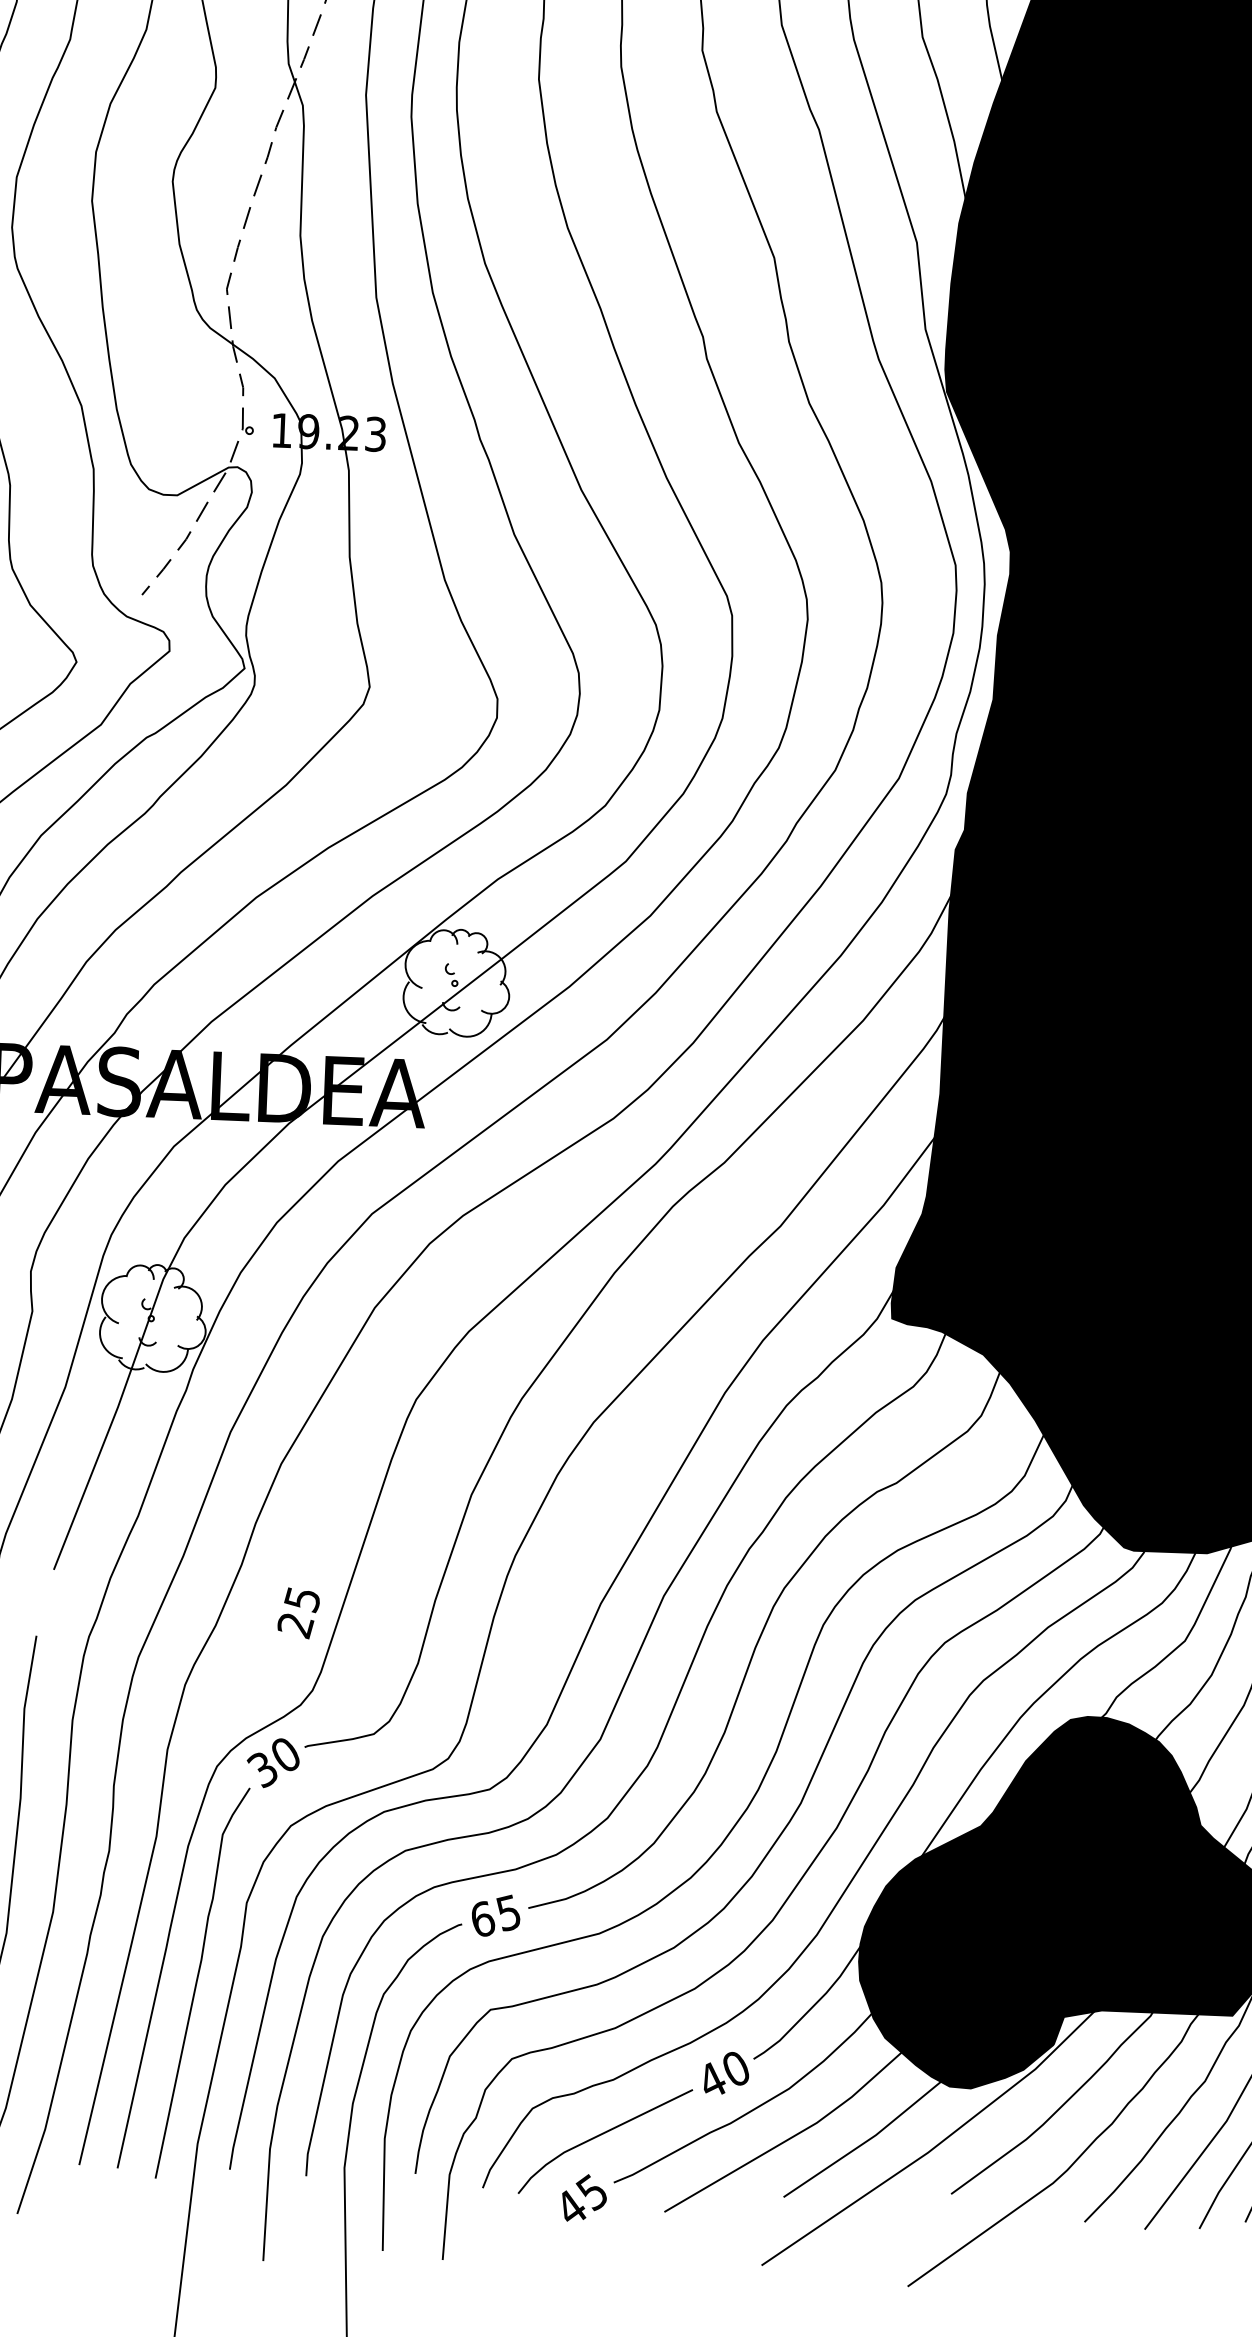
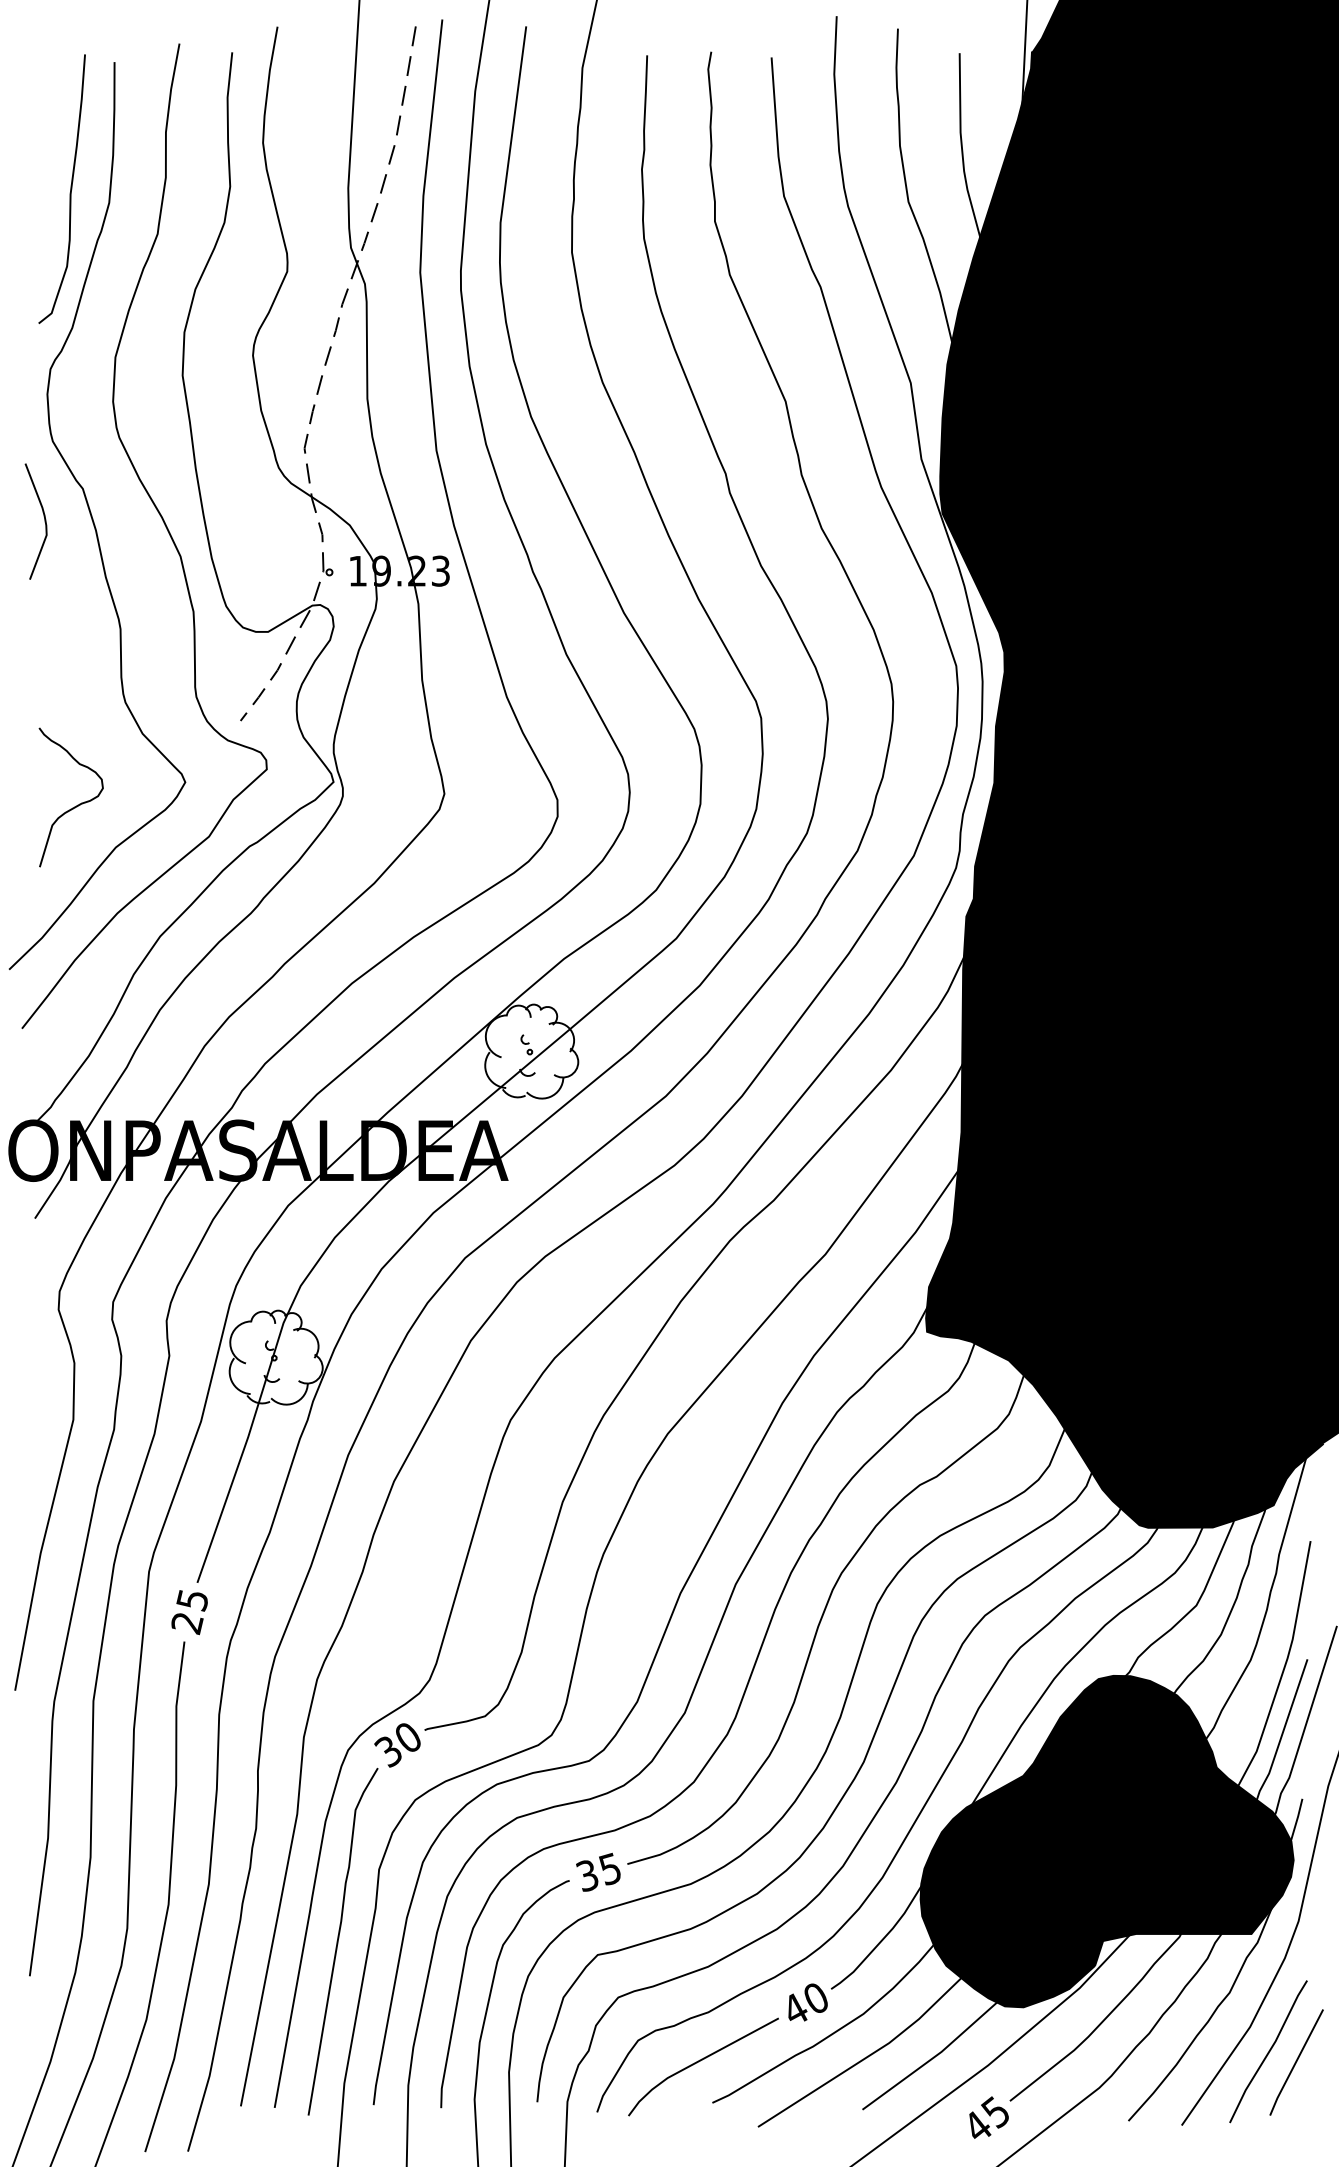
text: (298, 1613) -> (189, 1612), moved
text: (482, 1919) -> (587, 1875), 65 -> 35
text: (583, 2197) -> (988, 2117), moved

